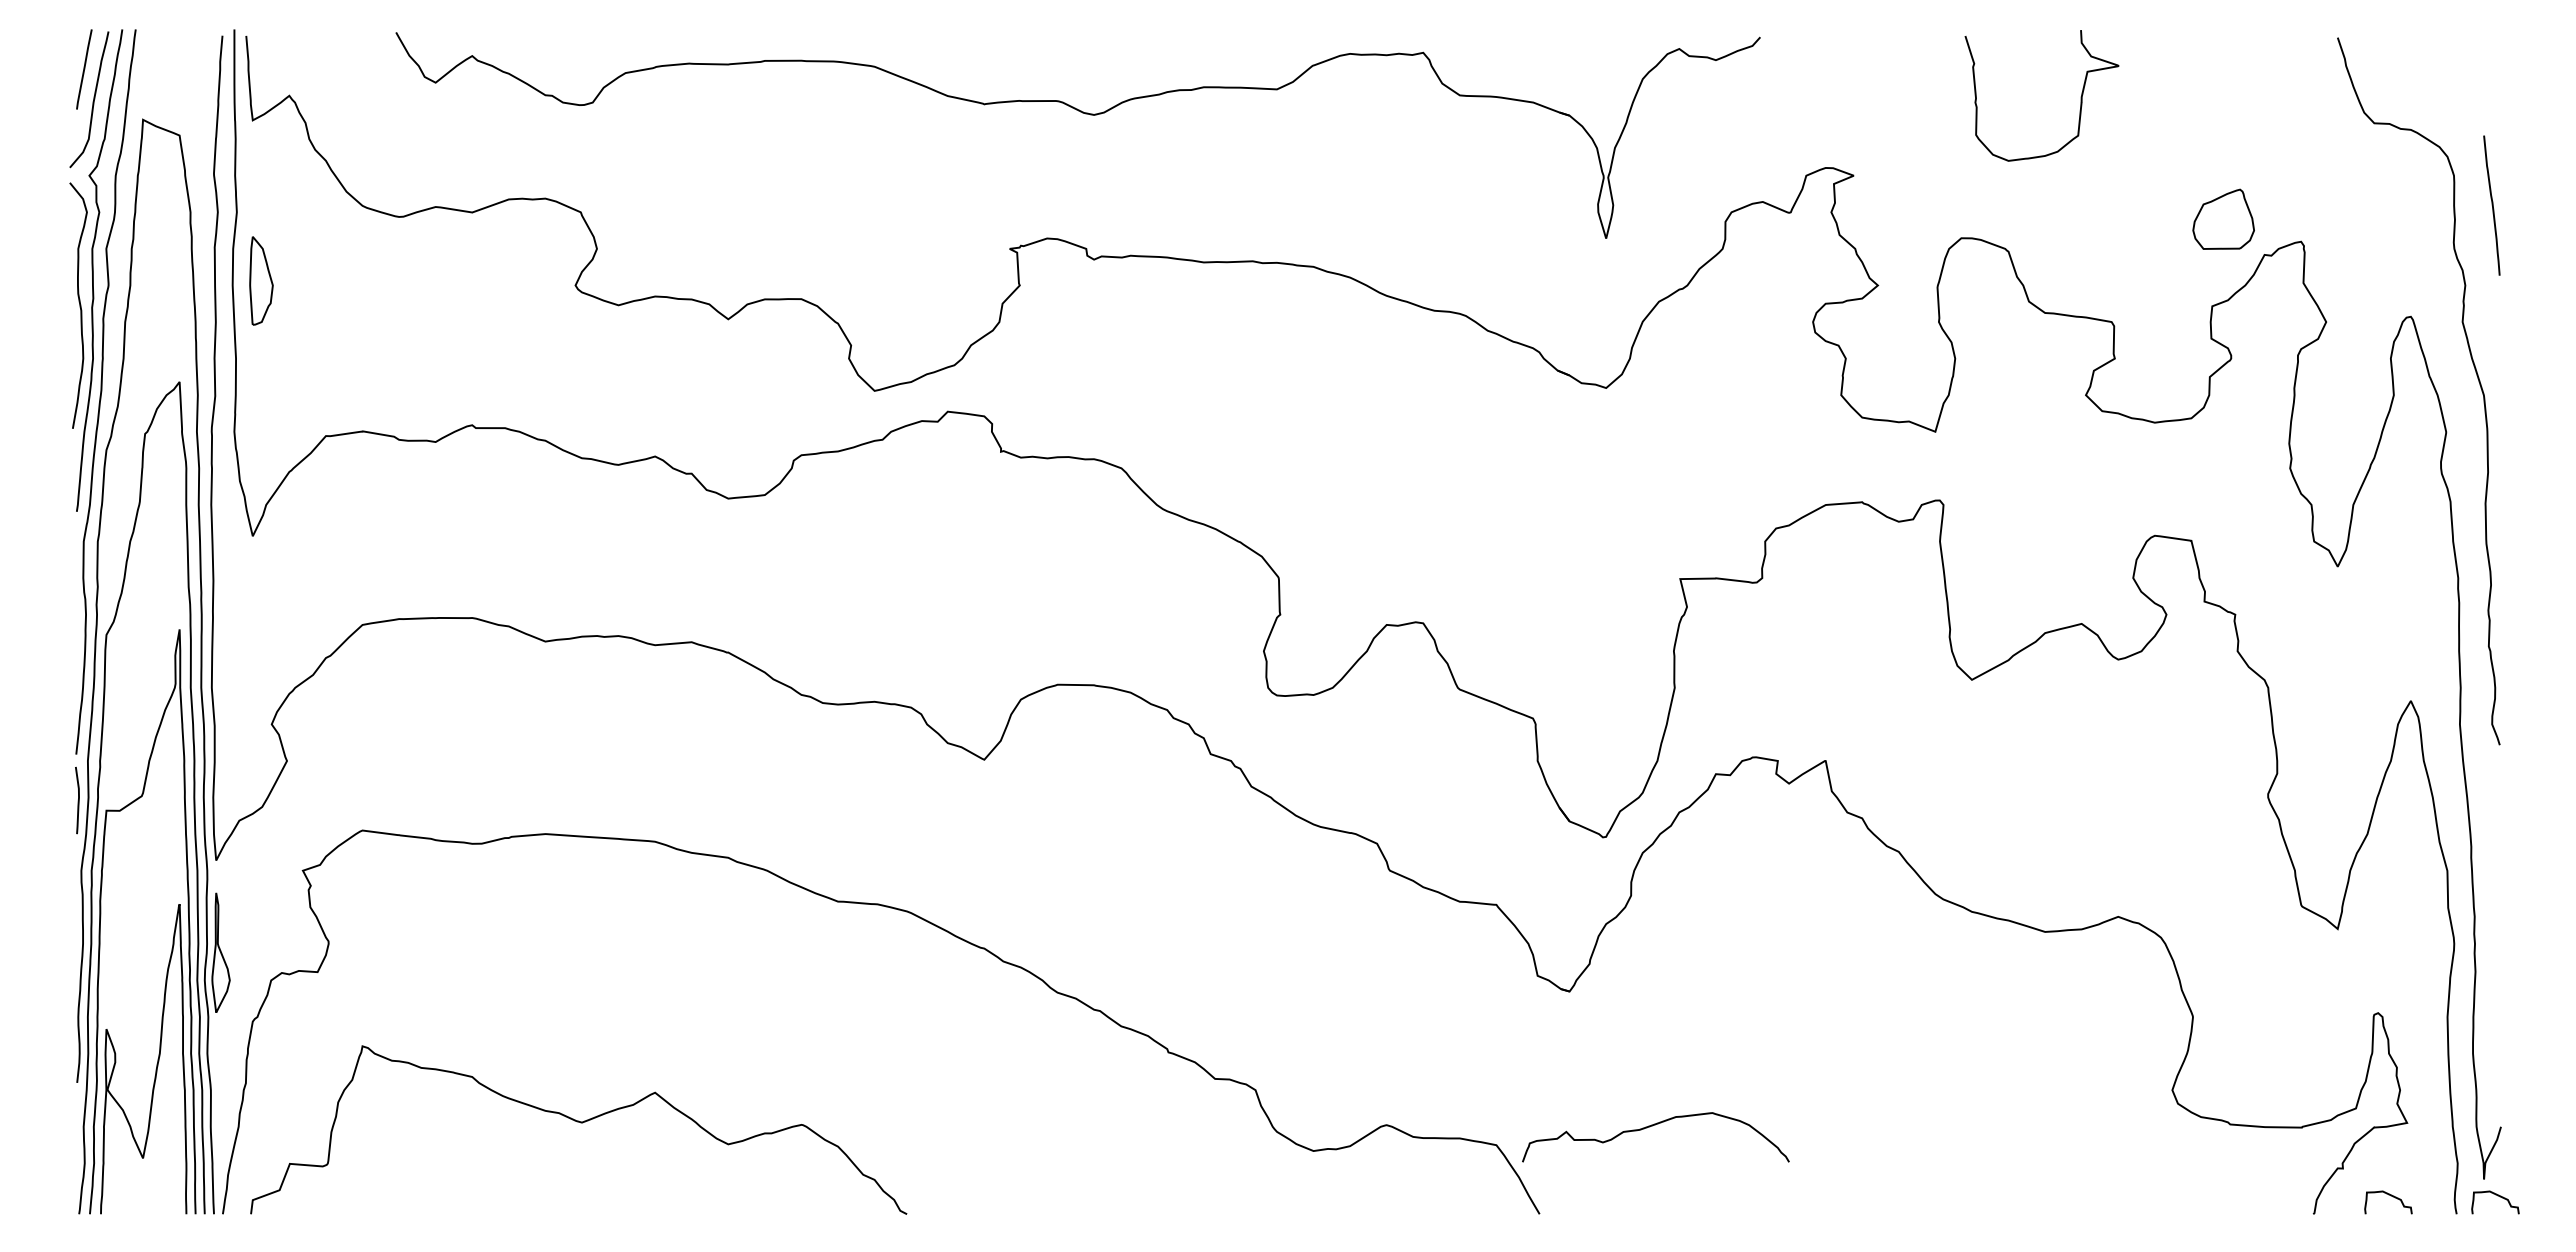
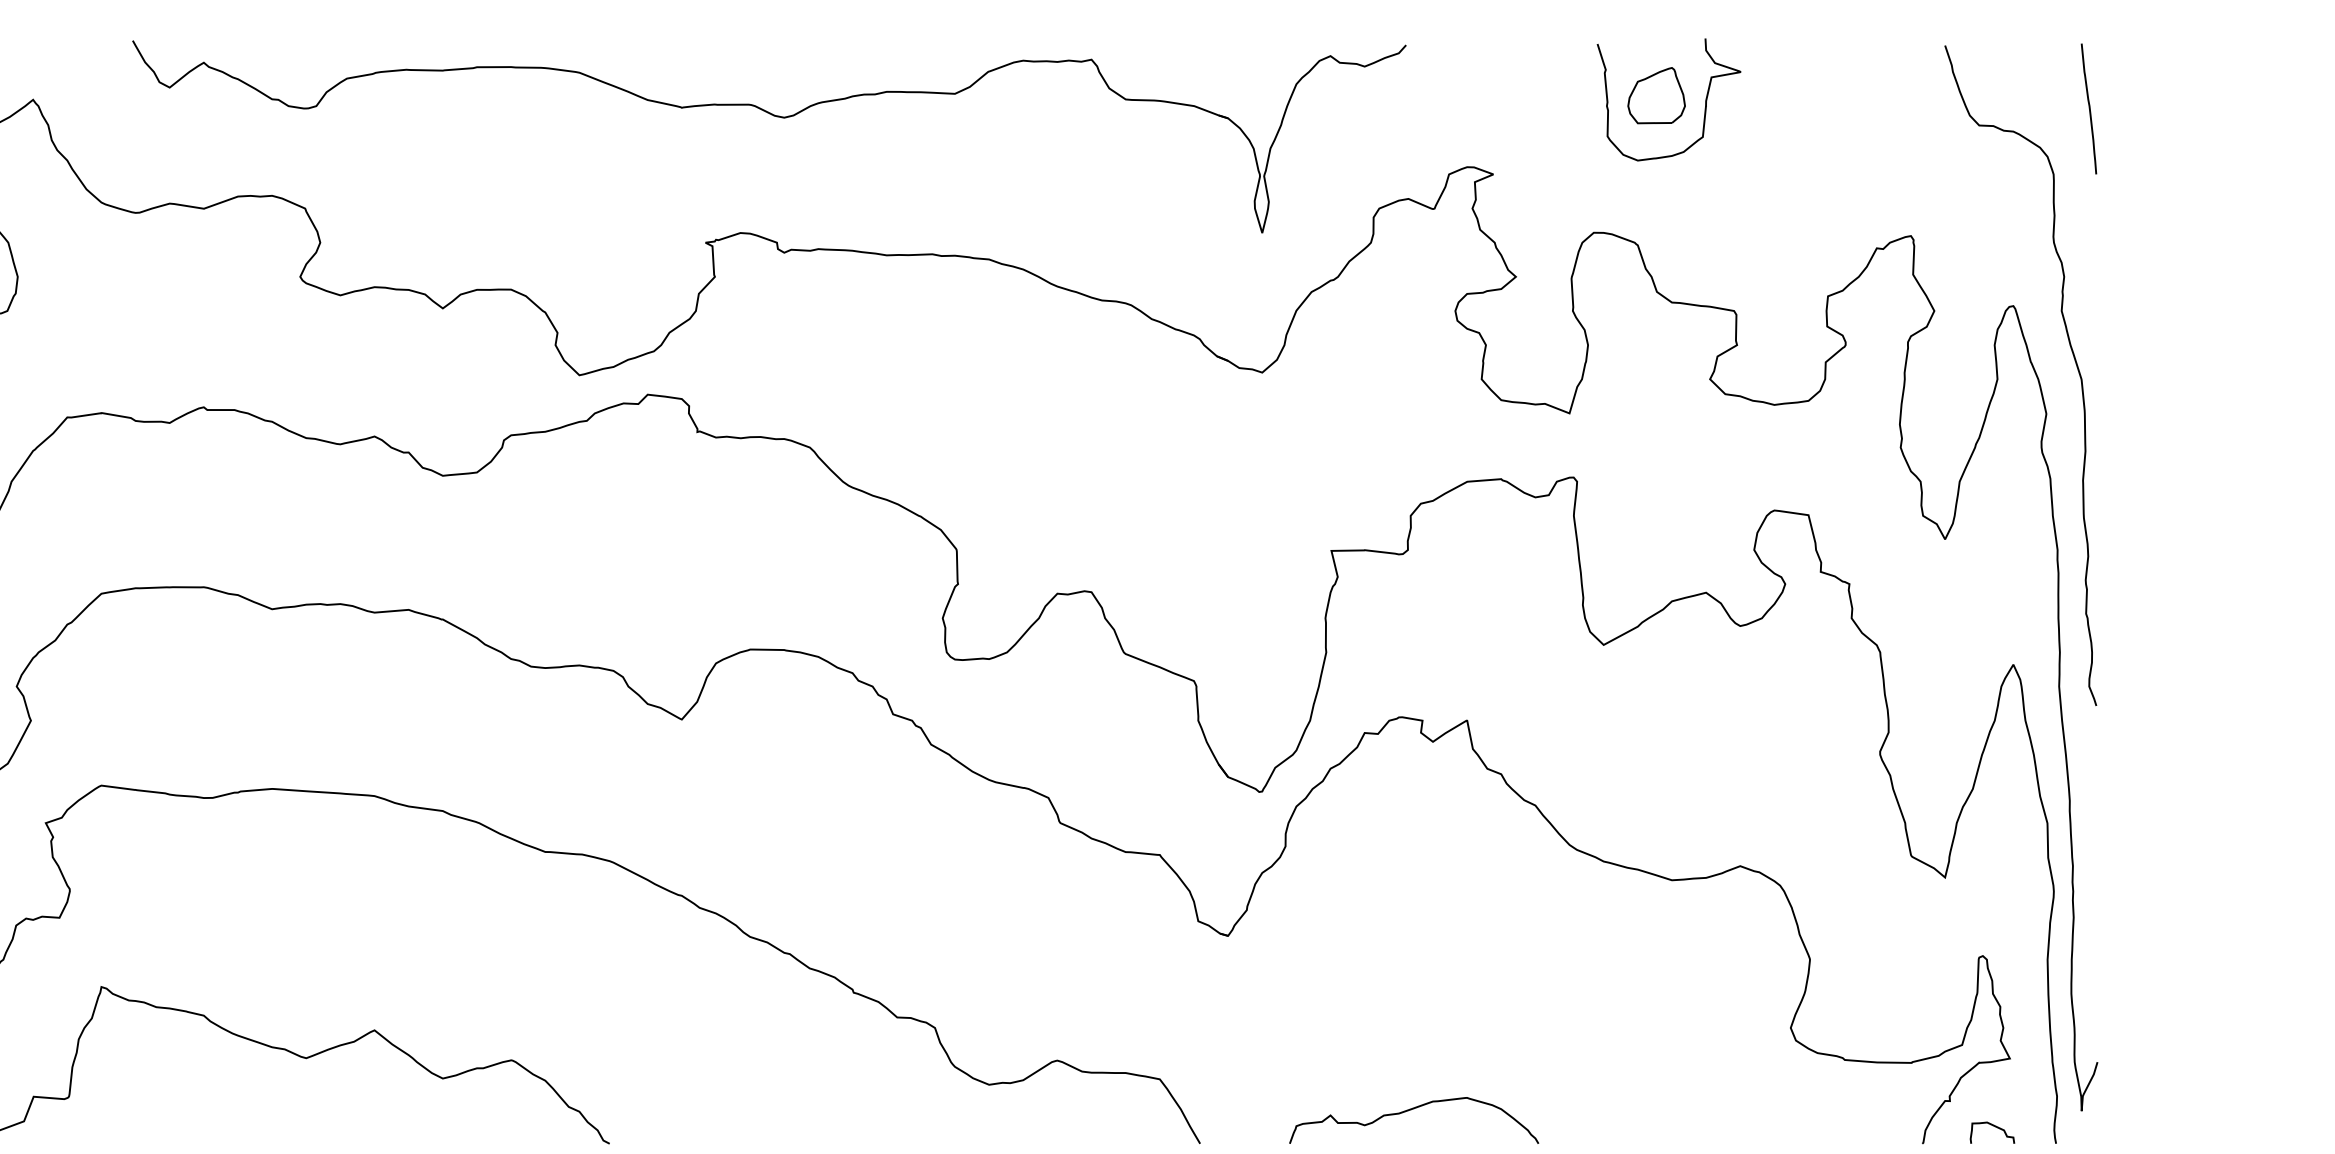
curve: (2491, 205) -> (2088, 108), moved
part: (2223, 218) -> (1656, 94), moved
curve: (1652, 1126) -> (1410, 1110), moved
curve: (2497, 1196) -> (2094, 1127), removed

